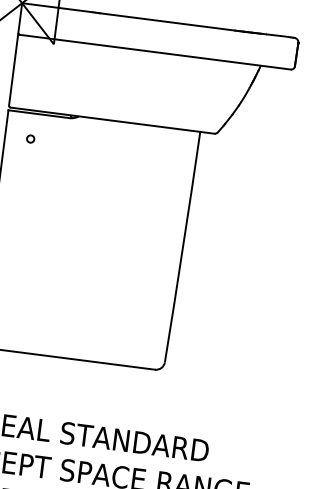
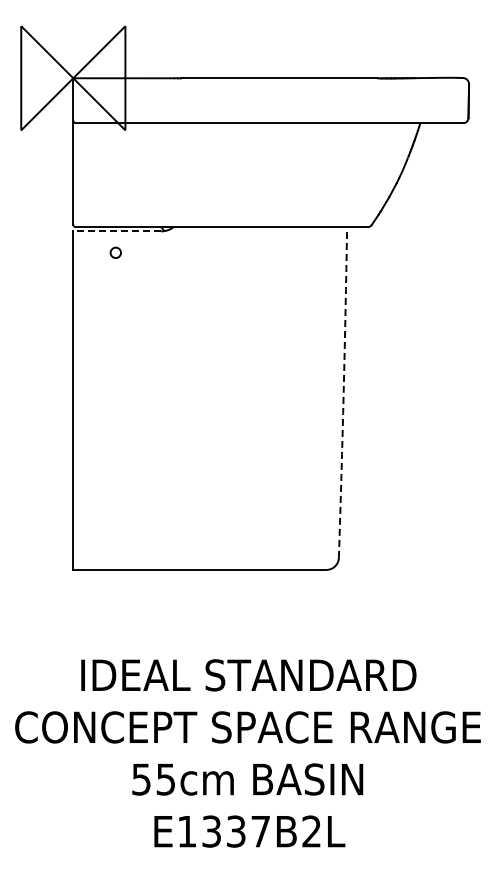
line: (39, 114) -> (117, 231), solid -> dashed
circle: (30, 138) -> (115, 252), moved
arc: (182, 247) -> (343, 392), solid -> dashed

